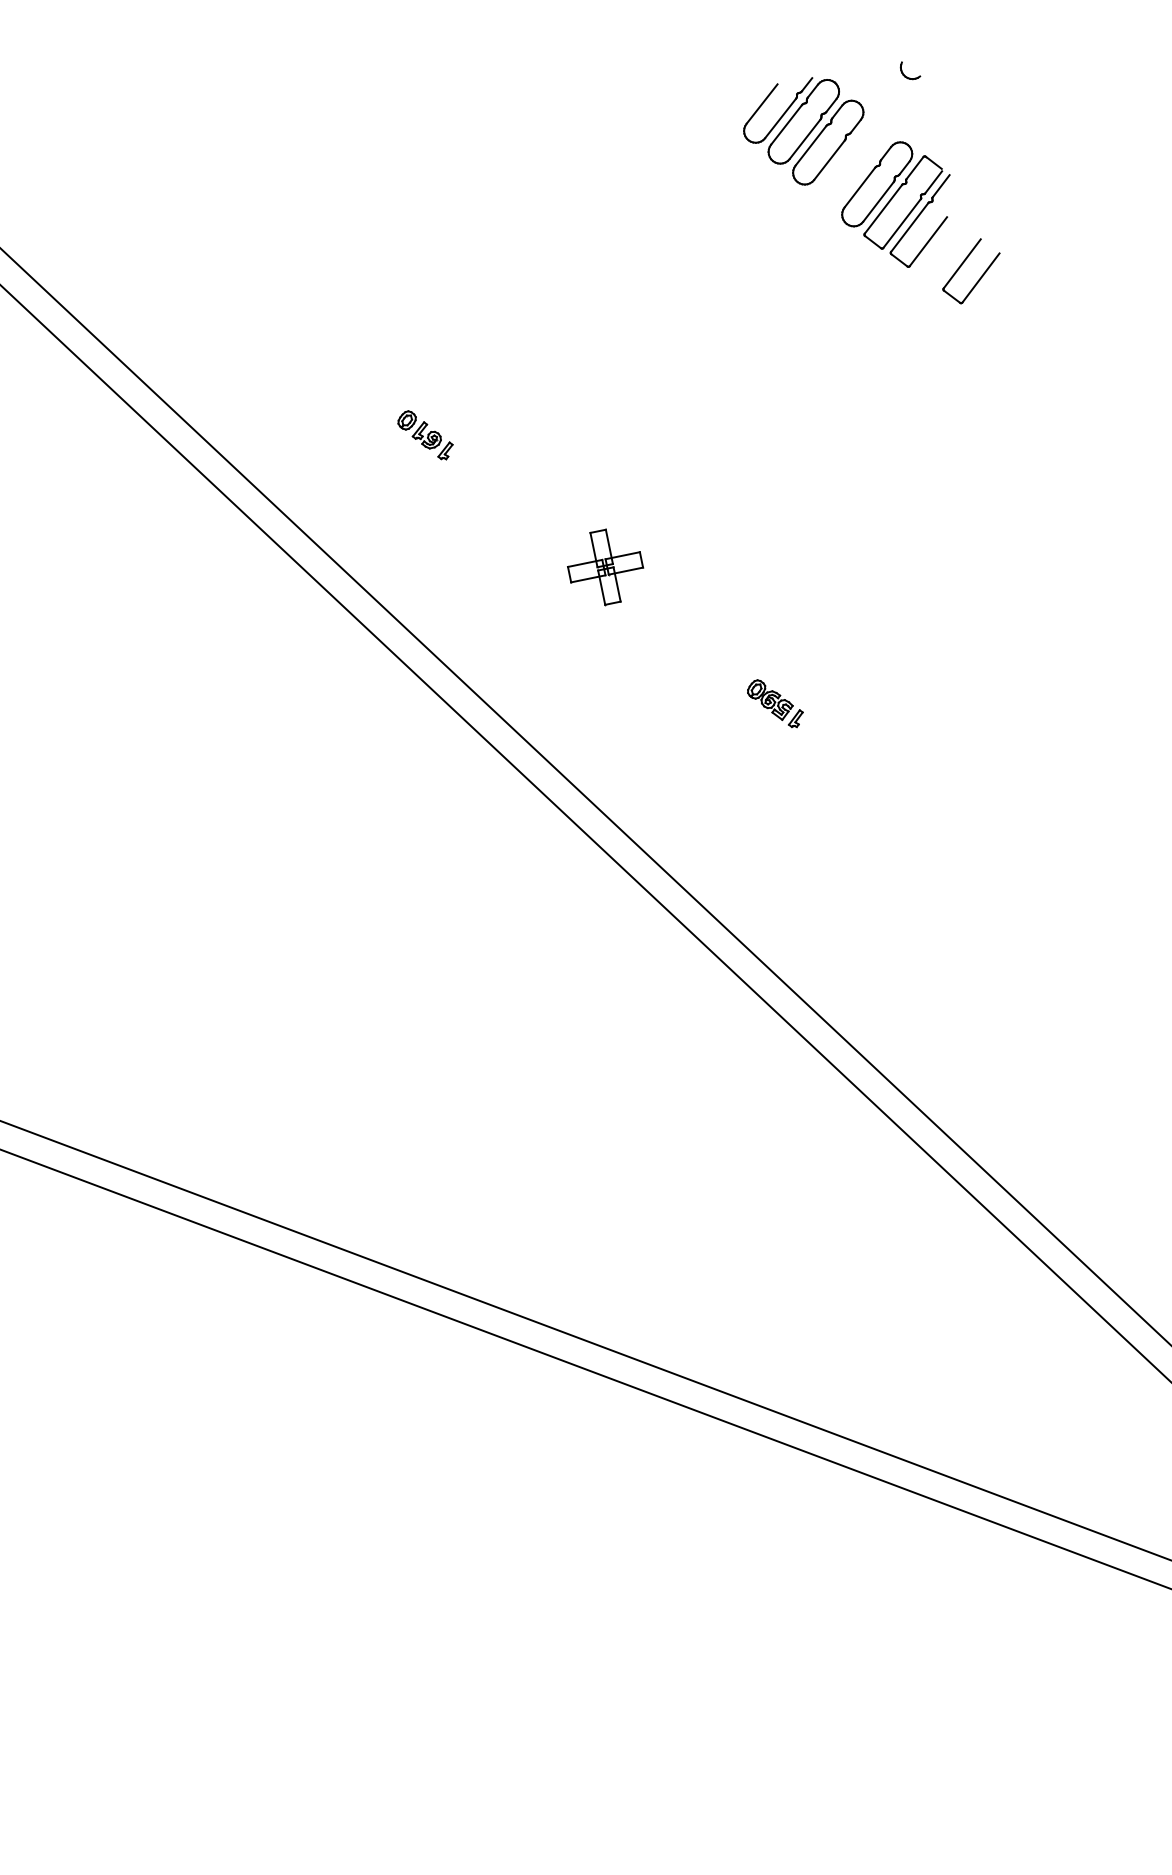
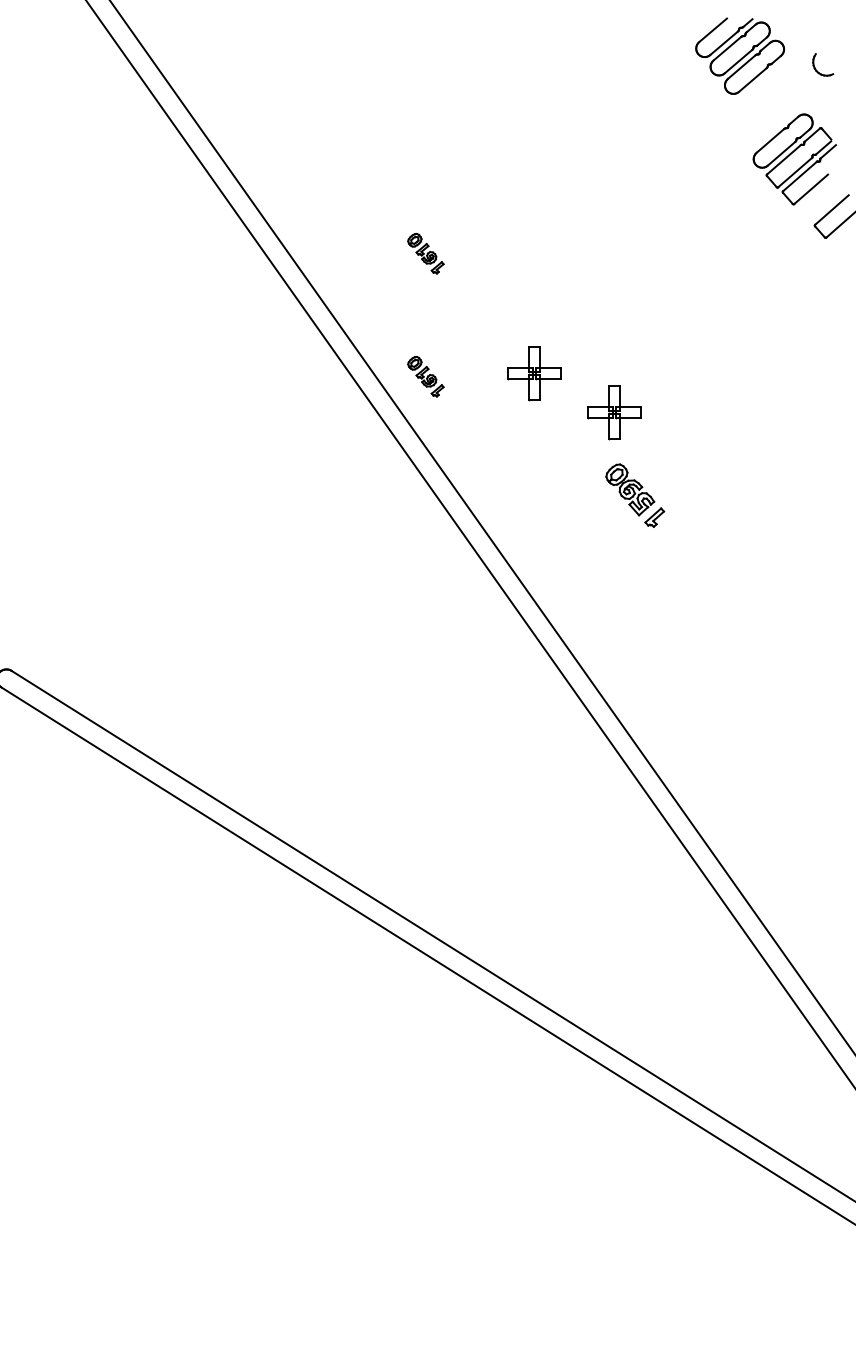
part: (909, 69) -> (822, 64), size x1.6
part: (804, 130) -> (739, 55), moved
part: (724, 597) -> (614, 412), added
part: (459, 601) -> (425, 376), added
part: (775, 702) -> (635, 494), size x1.6

